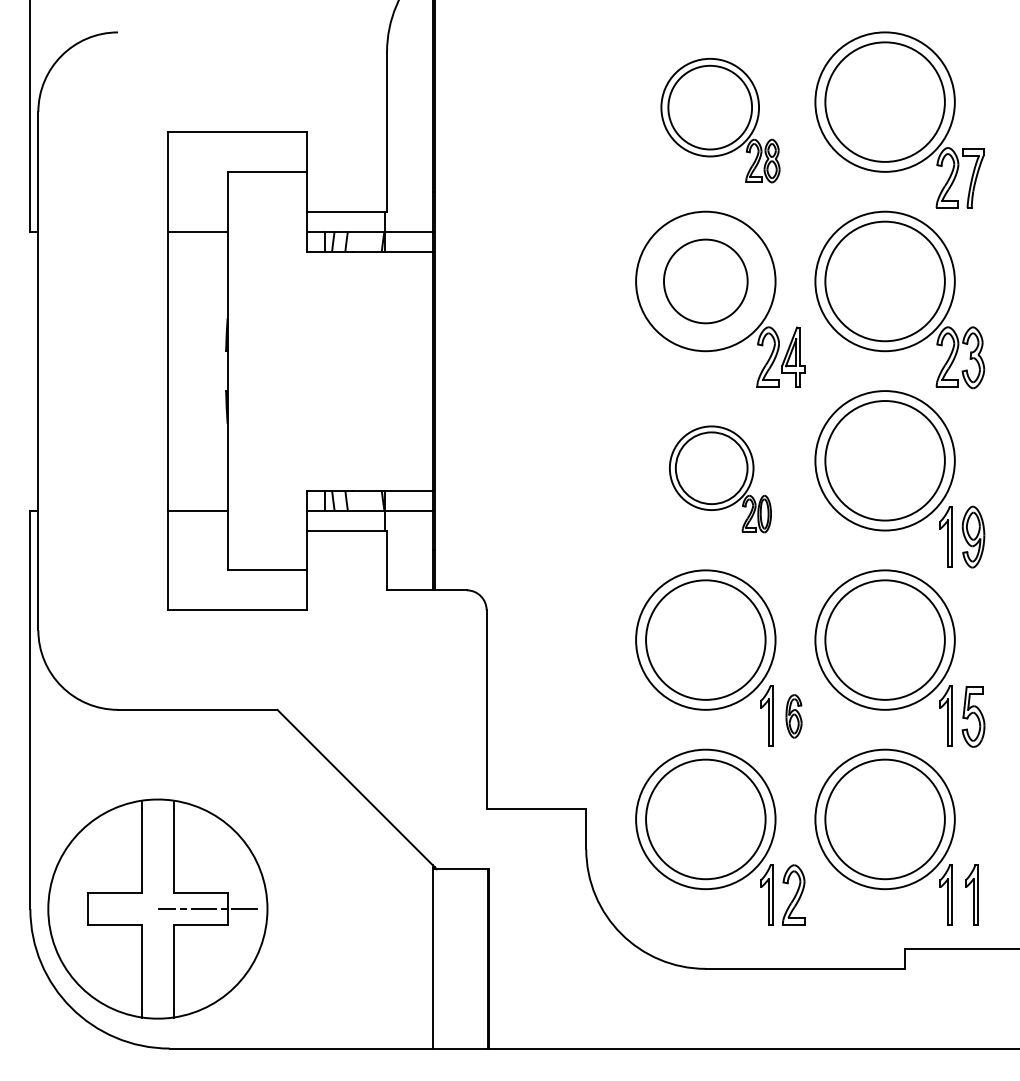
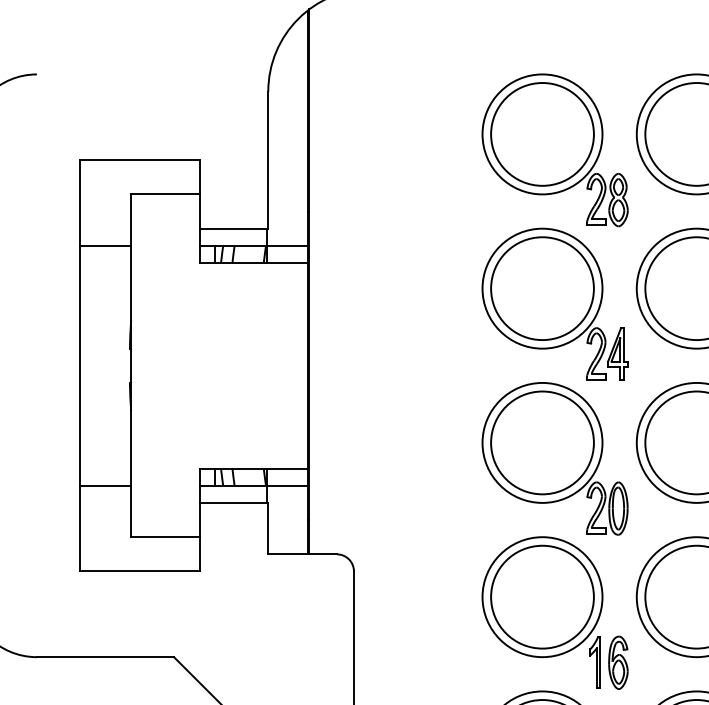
part: (720, 120) -> (555, 150), size x1.43
circle: (705, 281) -> (542, 288), size x1.43
part: (720, 479) -> (555, 459), size x1.67
part: (793, 716) -> (617, 662), size x1.43

